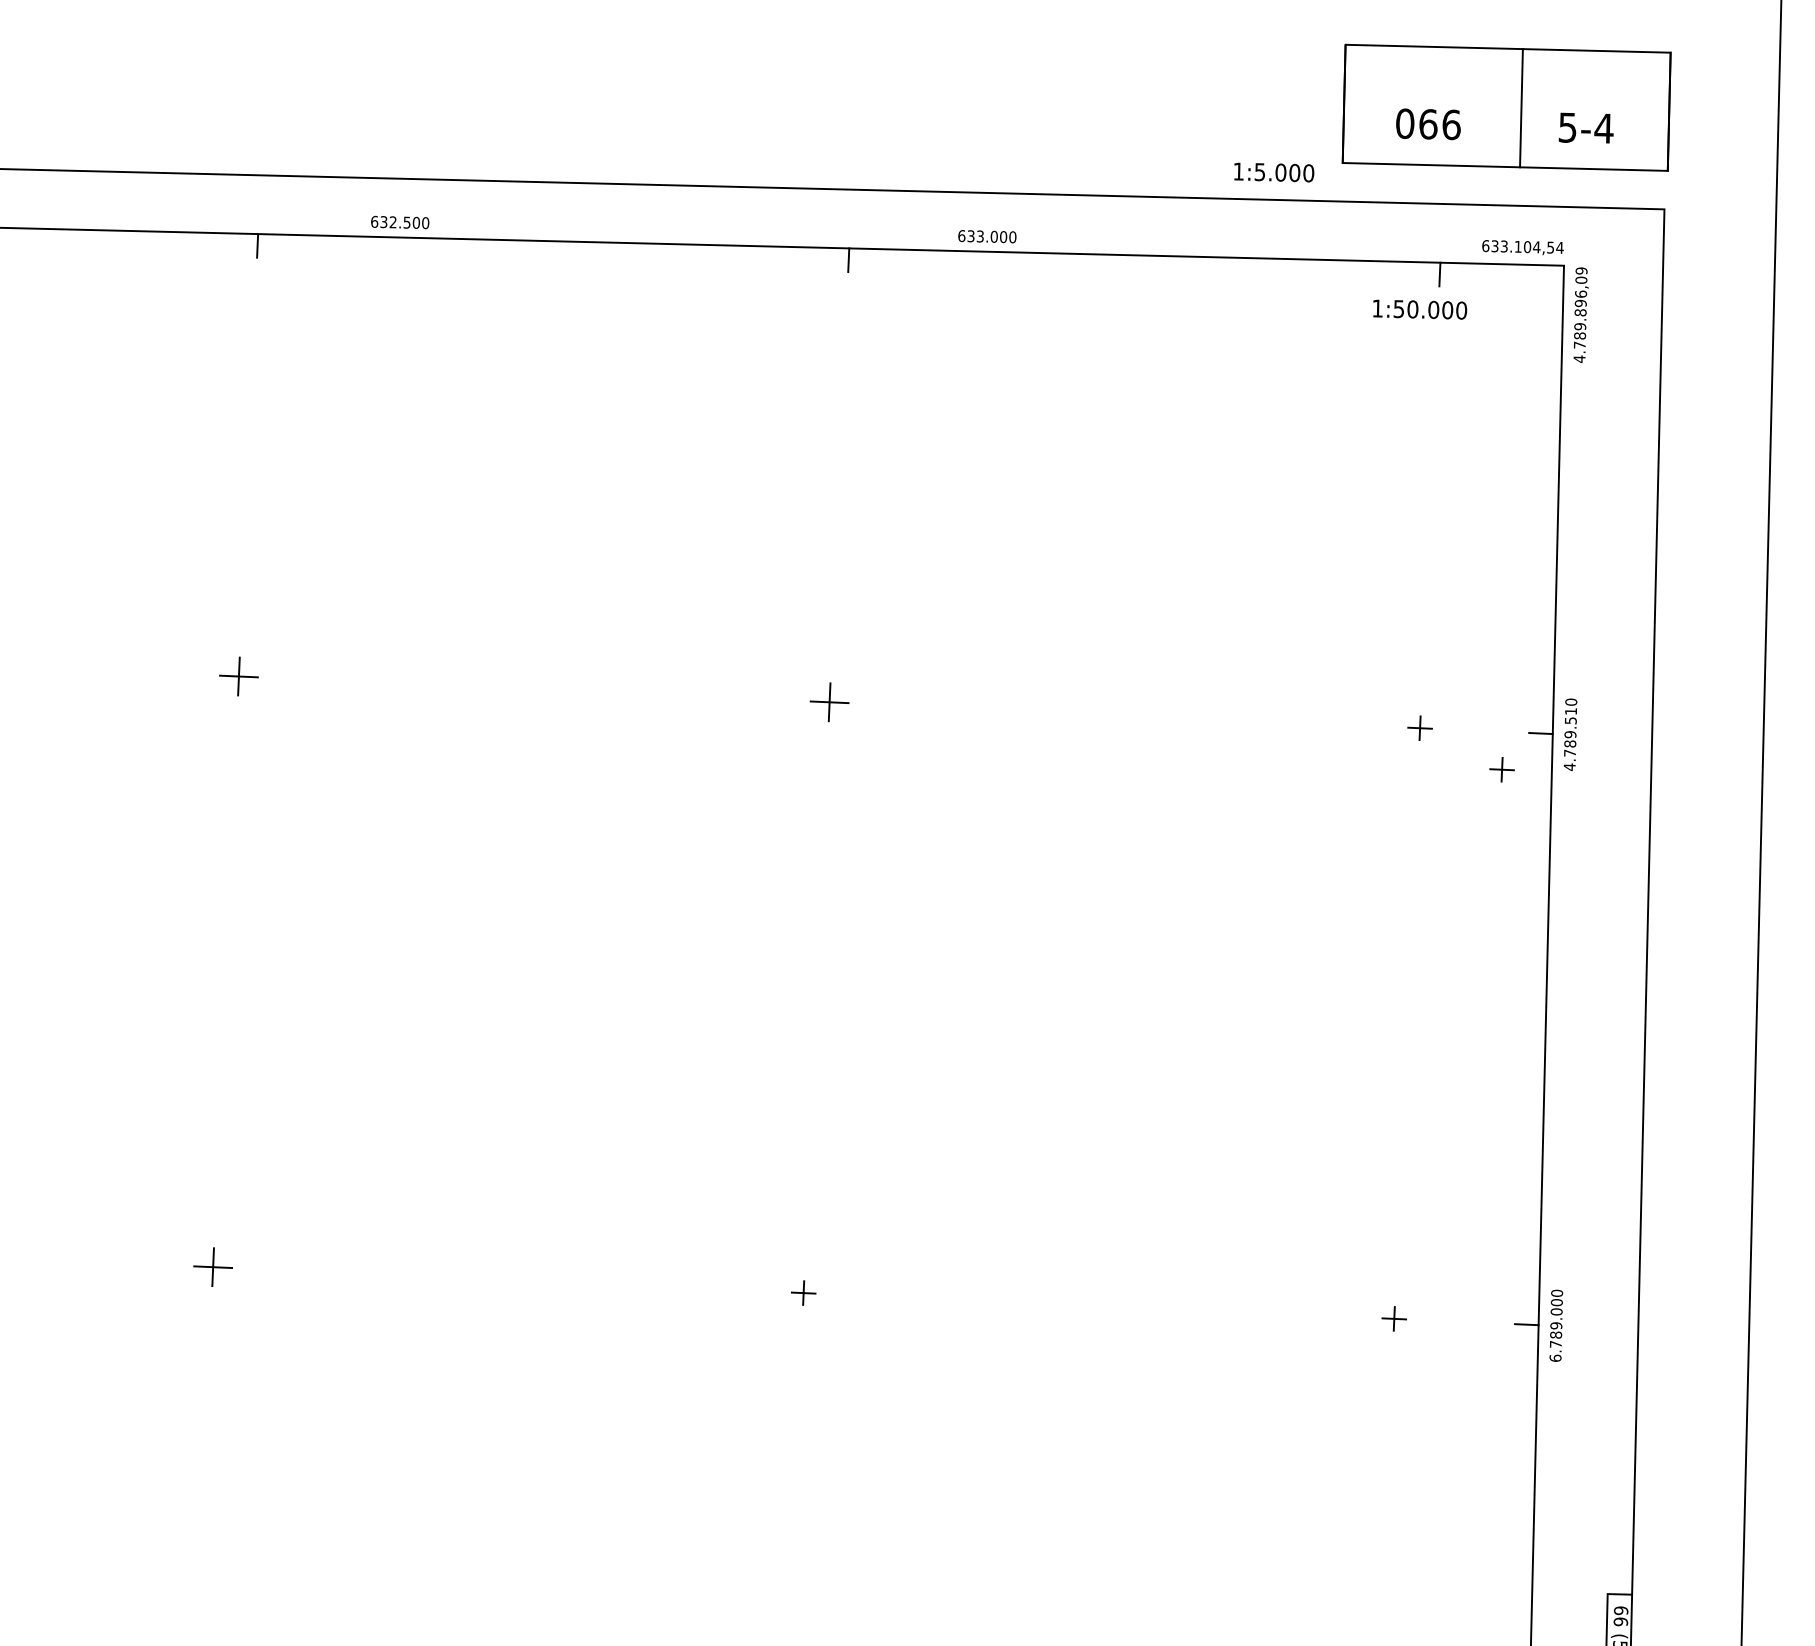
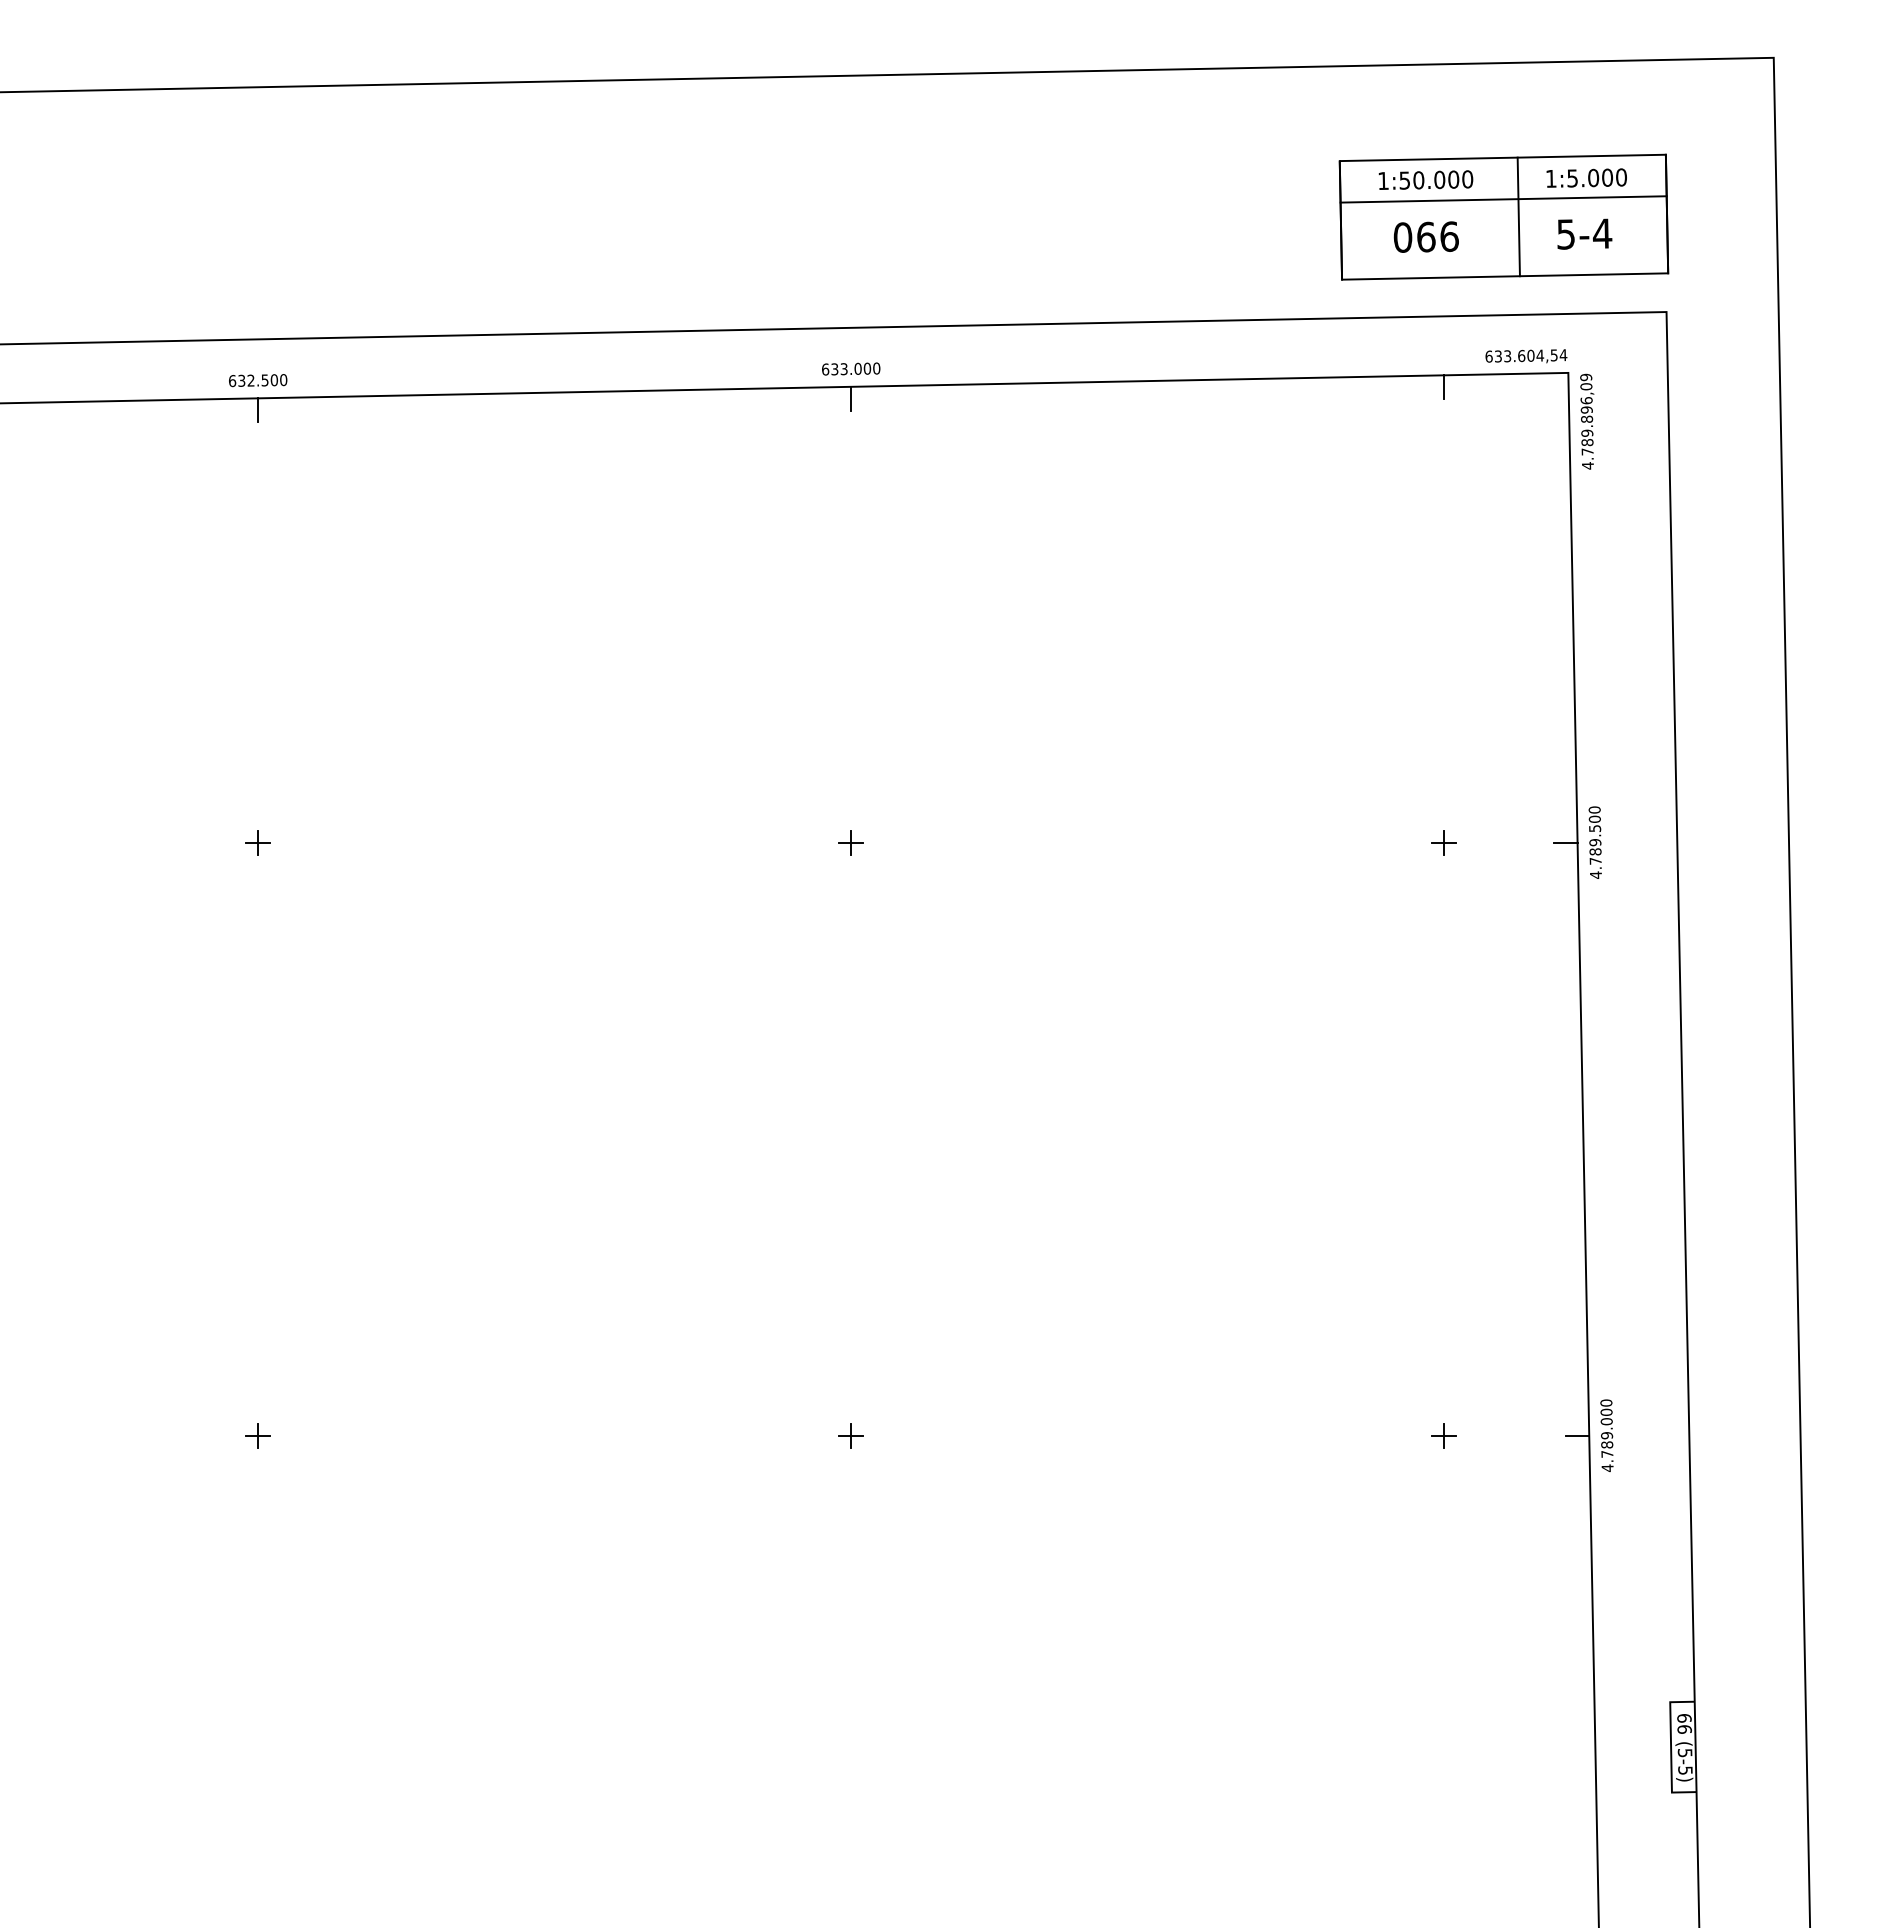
line: (1506, 90) -> (1503, 199), added
text: (1273, 171) -> (1586, 177), moved
text: (400, 222) -> (258, 380), moved
text: (987, 236) -> (851, 368), moved
text: (1518, 246) -> (1521, 355), 633.104,54 -> 633.604,54
text: (1419, 308) -> (1425, 179), moved
part: (238, 676) -> (257, 842), size x0.62
part: (828, 702) -> (850, 842), size x0.62
text: (1570, 710) -> (1594, 818), 4.789.510 -> 4.789.500
part: (1501, 769) -> (1527, 880), removed
part: (212, 1267) -> (257, 1435), size x0.62
text: (1555, 1358) -> (1607, 1468), 6.789.000 -> 4.789.000

